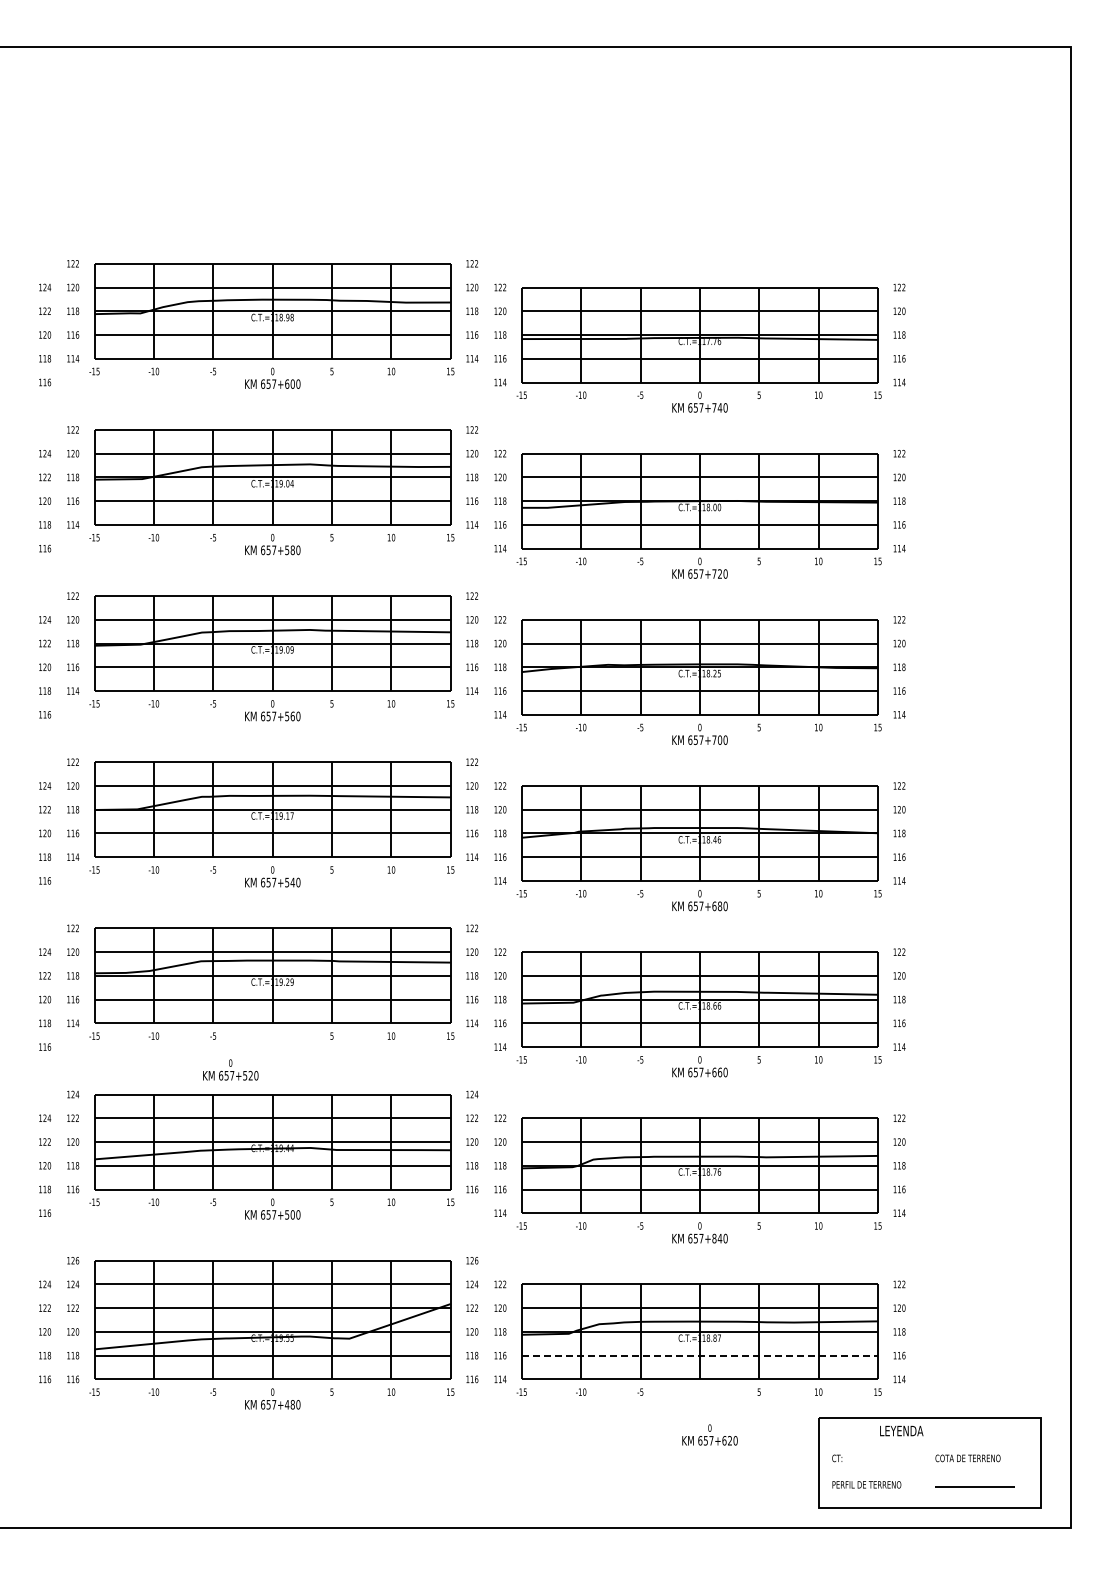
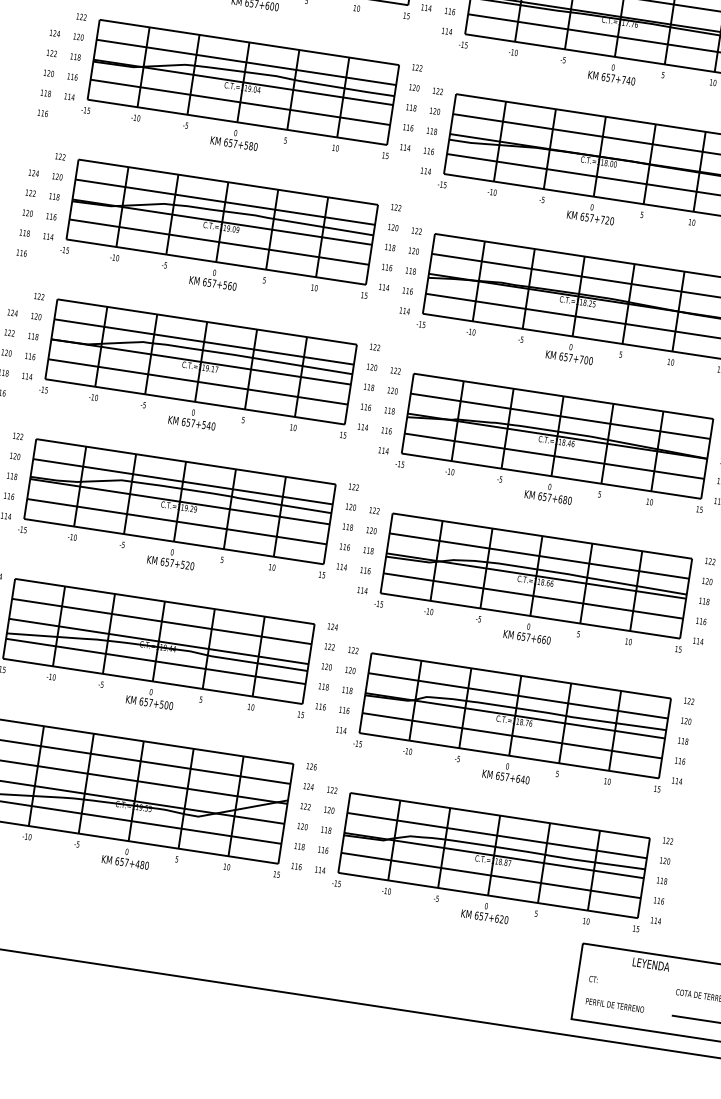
text: (230, 1069) -> (171, 557), moved
text: (714, 1238) -> (518, 778), 657+840 -> 657+640
line: (700, 1355) -> (491, 875), dashed -> solid
text: (709, 1434) -> (485, 911), moved

